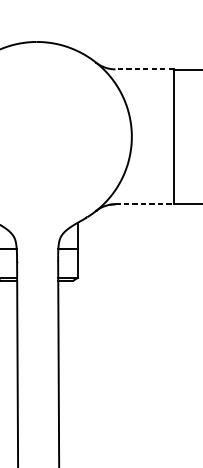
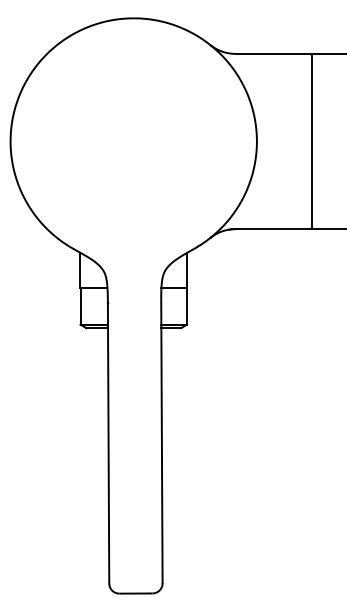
line: (144, 69) -> (273, 53), dashed -> solid
line: (144, 204) -> (273, 229), dashed -> solid

